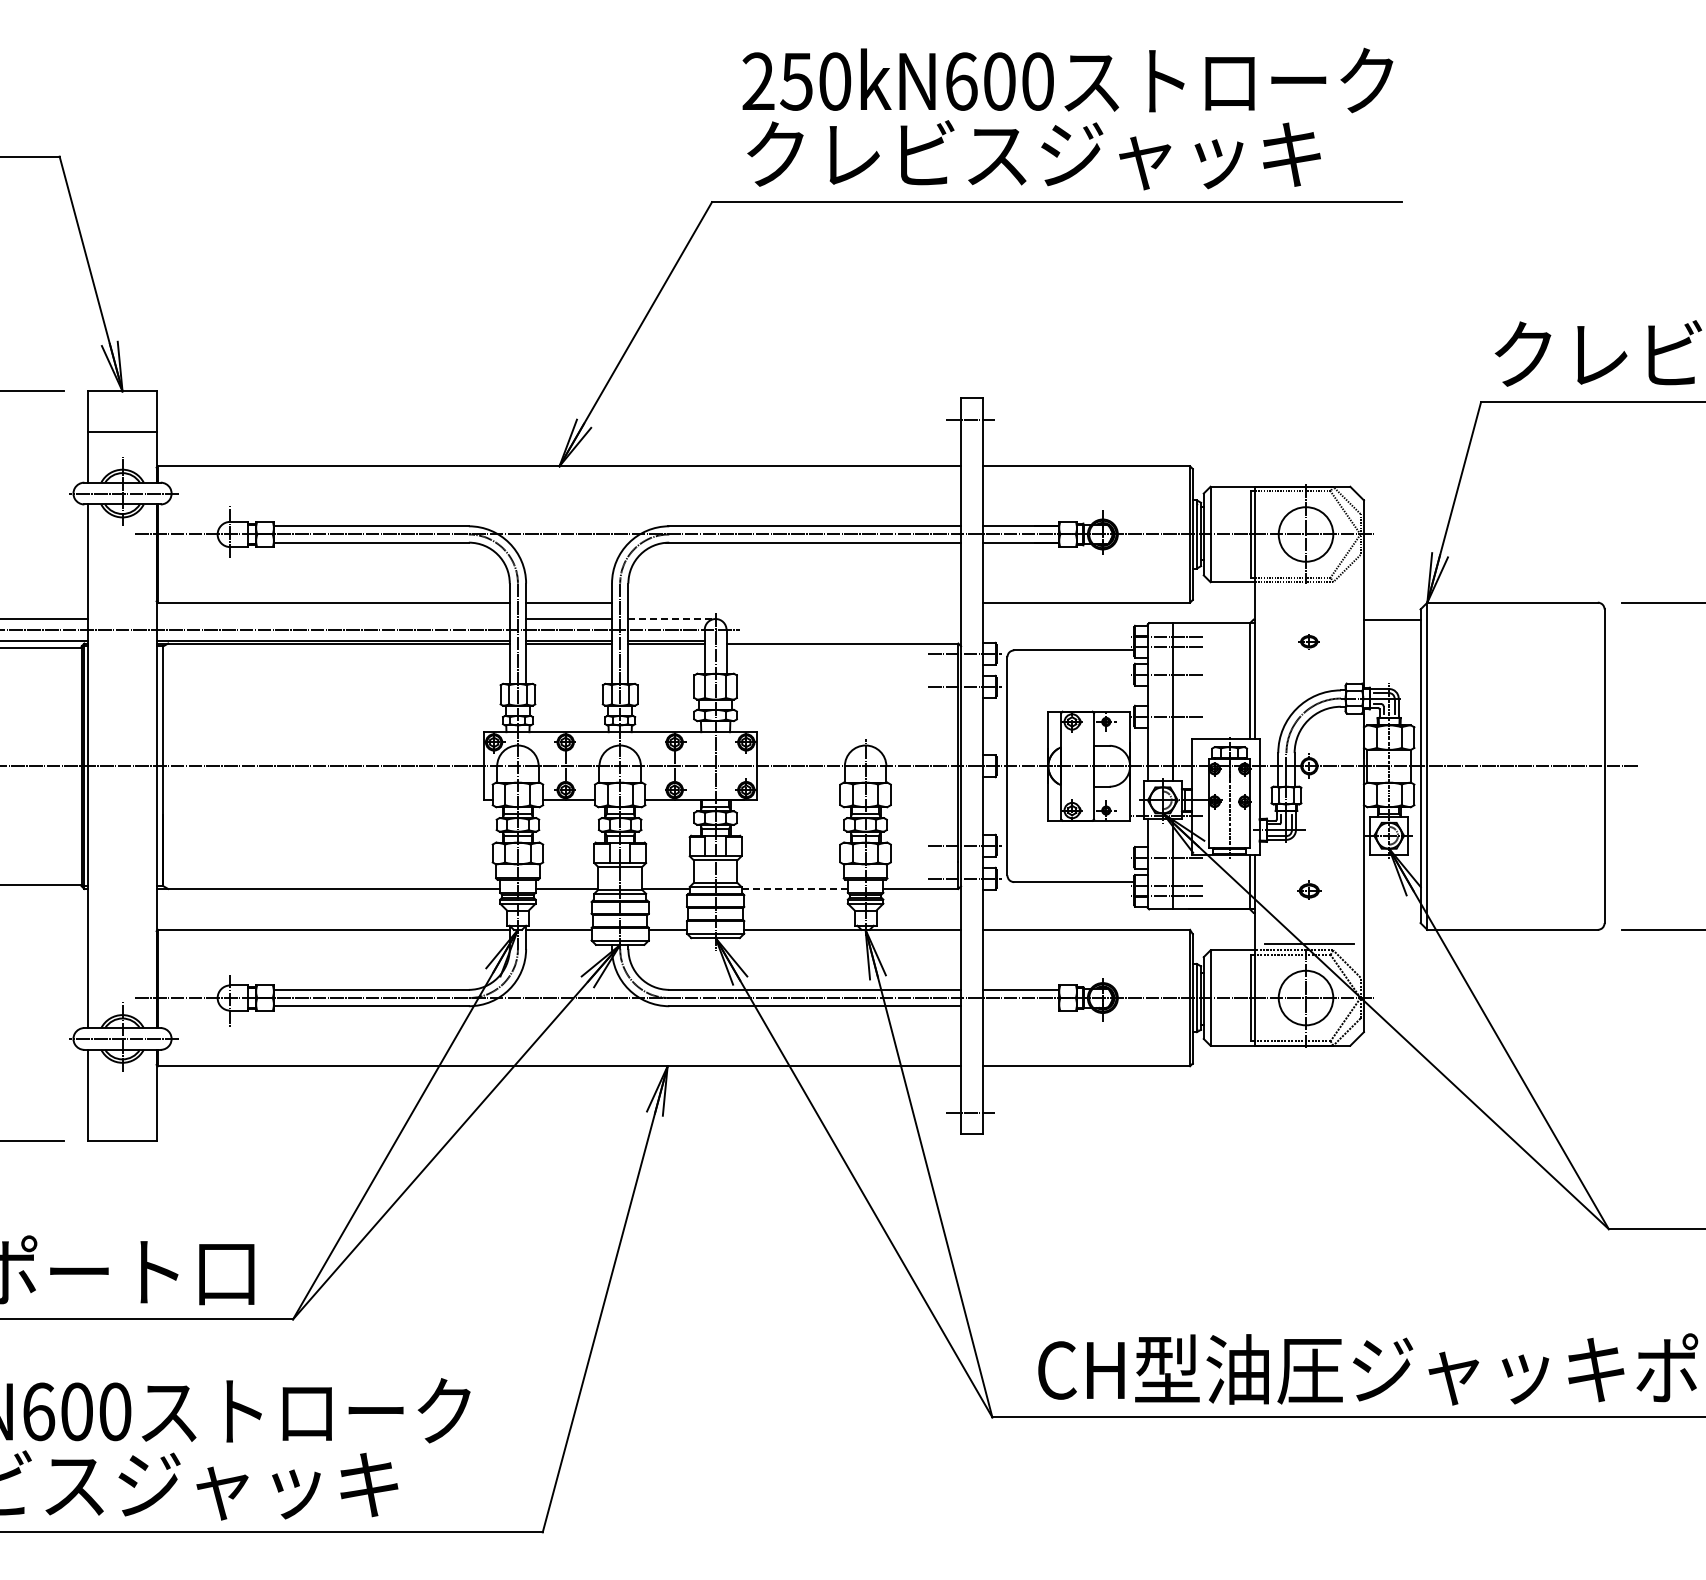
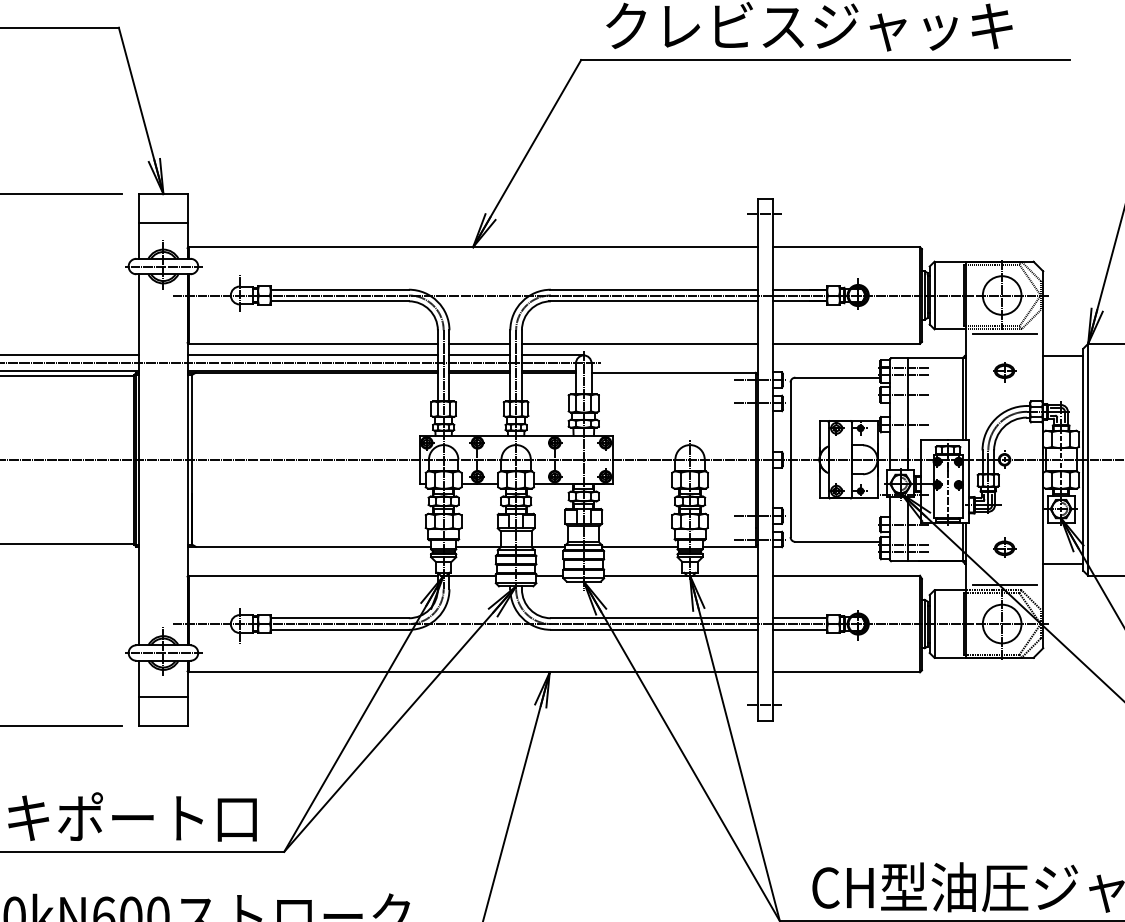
line: (1309, 589) -> (1004, 334), added
line: (794, 602) -> (639, 343), added
line: (332, 619) -> (312, 355), added
line: (672, 619) -> (553, 355), dashed -> solid
part: (1308, 642) -> (1003, 372), size x1.67
line: (794, 888) -> (639, 546), dashed -> solid
part: (1308, 889) -> (1003, 547), size x1.43
line: (1391, 912) -> (1062, 563), added
line: (1020, 1006) -> (799, 630), added
line: (122, 1100) -> (163, 696), added

